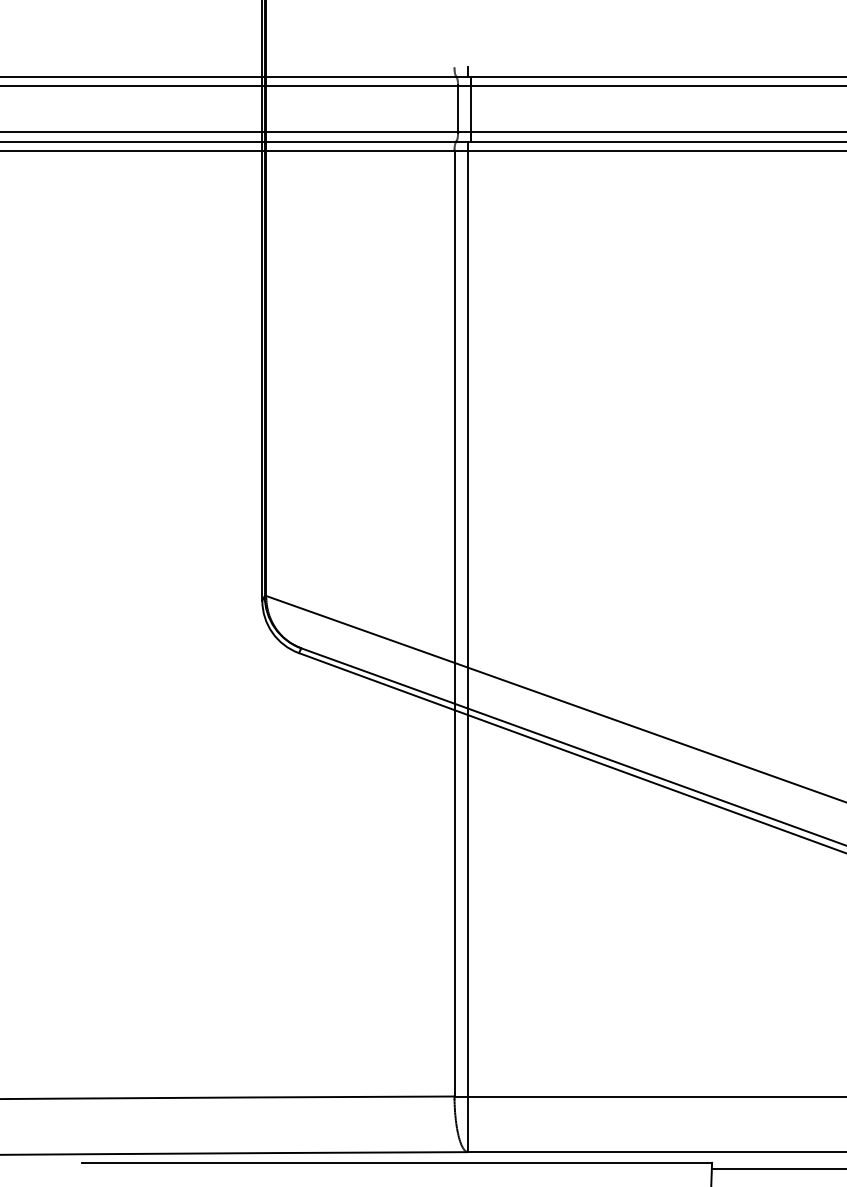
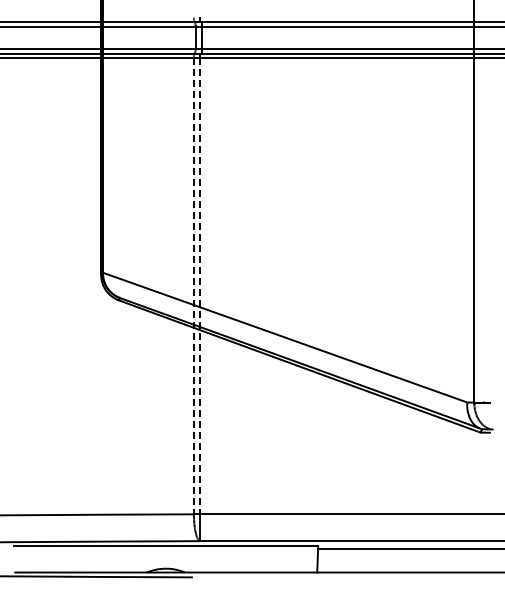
line: (453, 624) -> (193, 286), solid -> dashed
line: (468, 624) -> (200, 286), solid -> dashed

